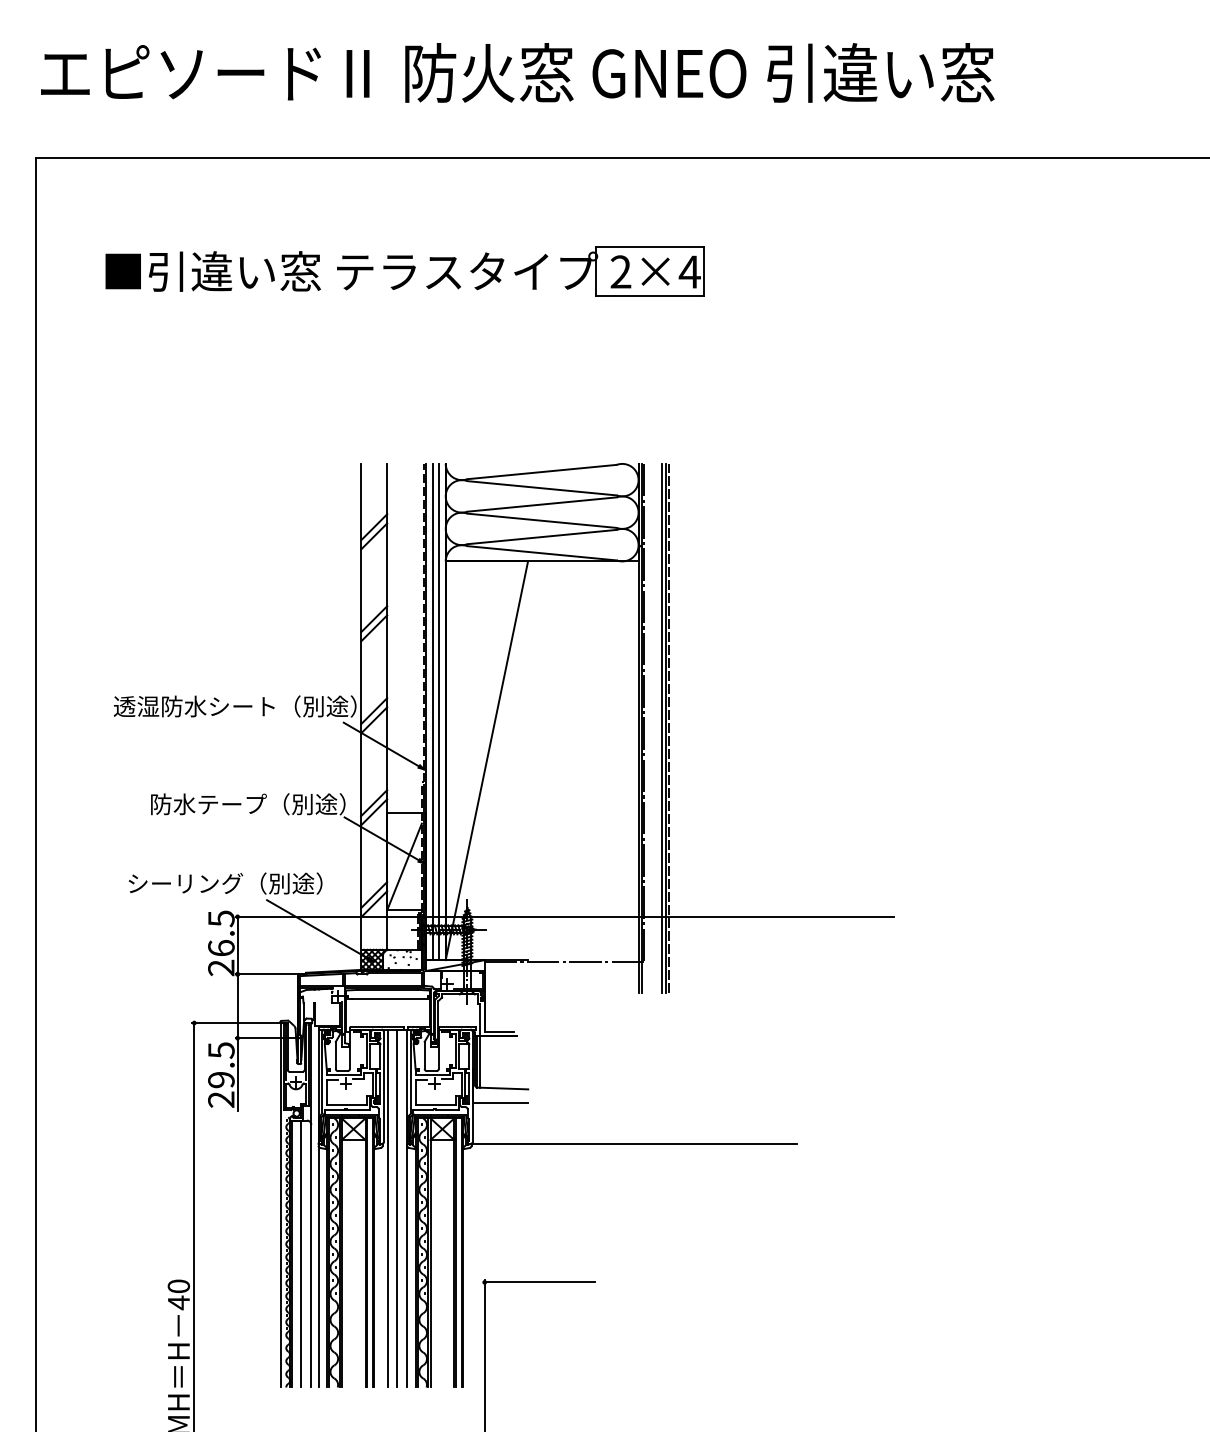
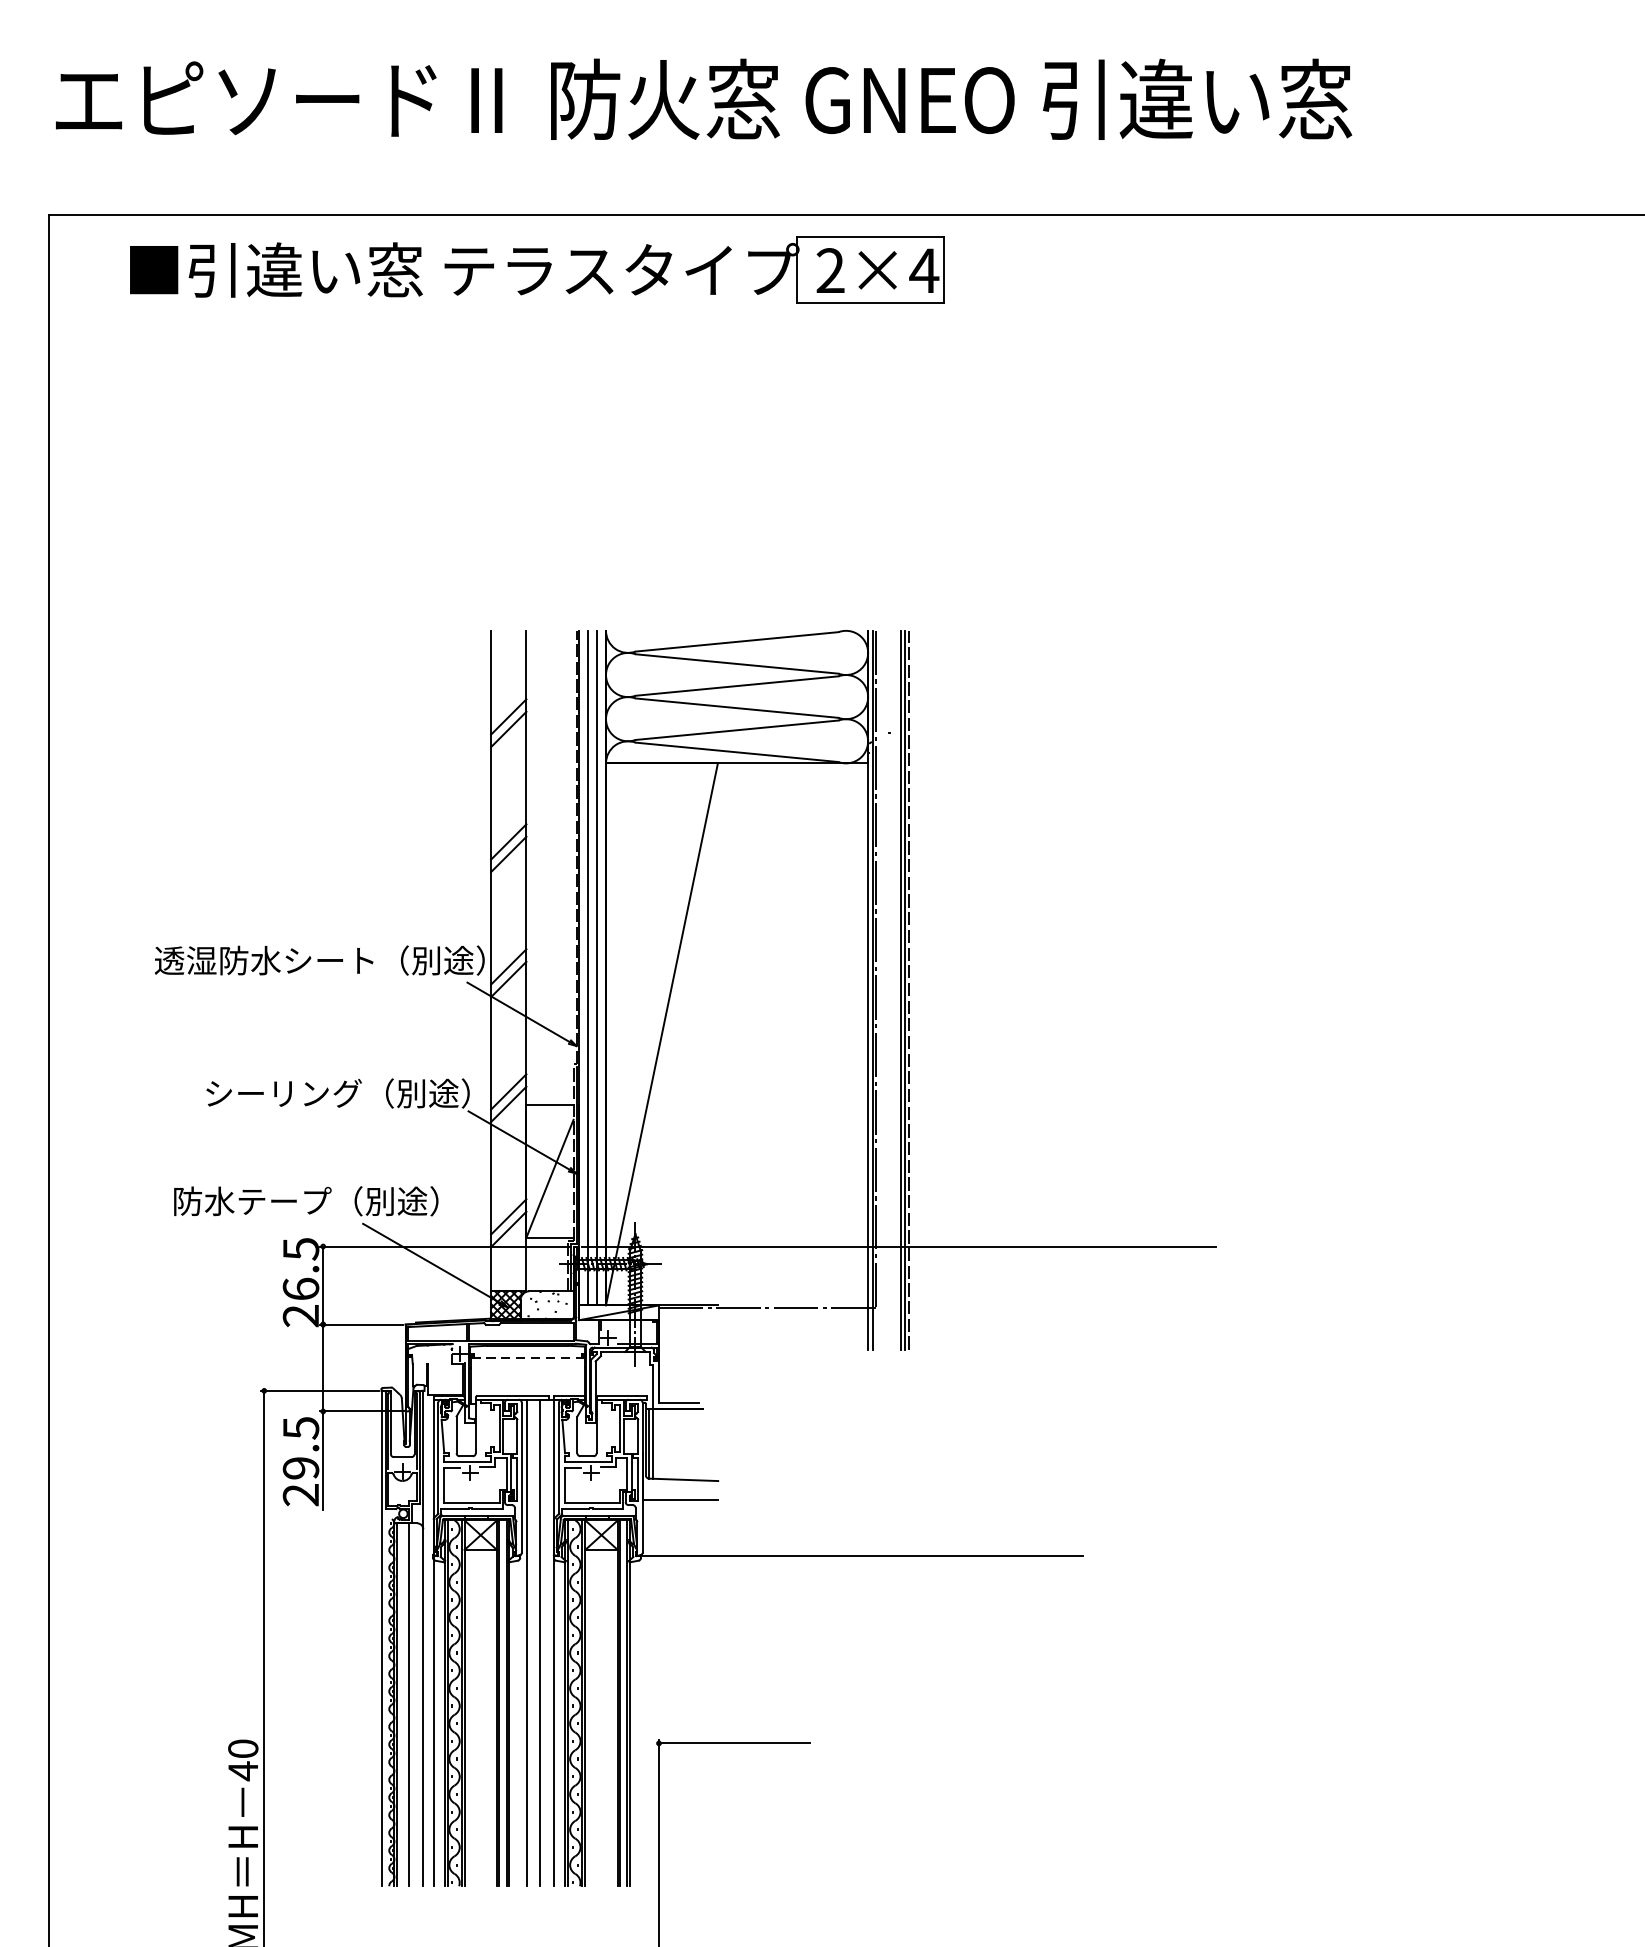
part: (404, 271) -> (536, 270), moved
text: (208, 804) -> (283, 1093), 防水テープ（別途） -> シーリング（別途）
text: (185, 883) -> (252, 1201), シーリング（別途） -> 防水テープ（別途）
line: (390, 999) -> (530, 1358), solid -> dashed

